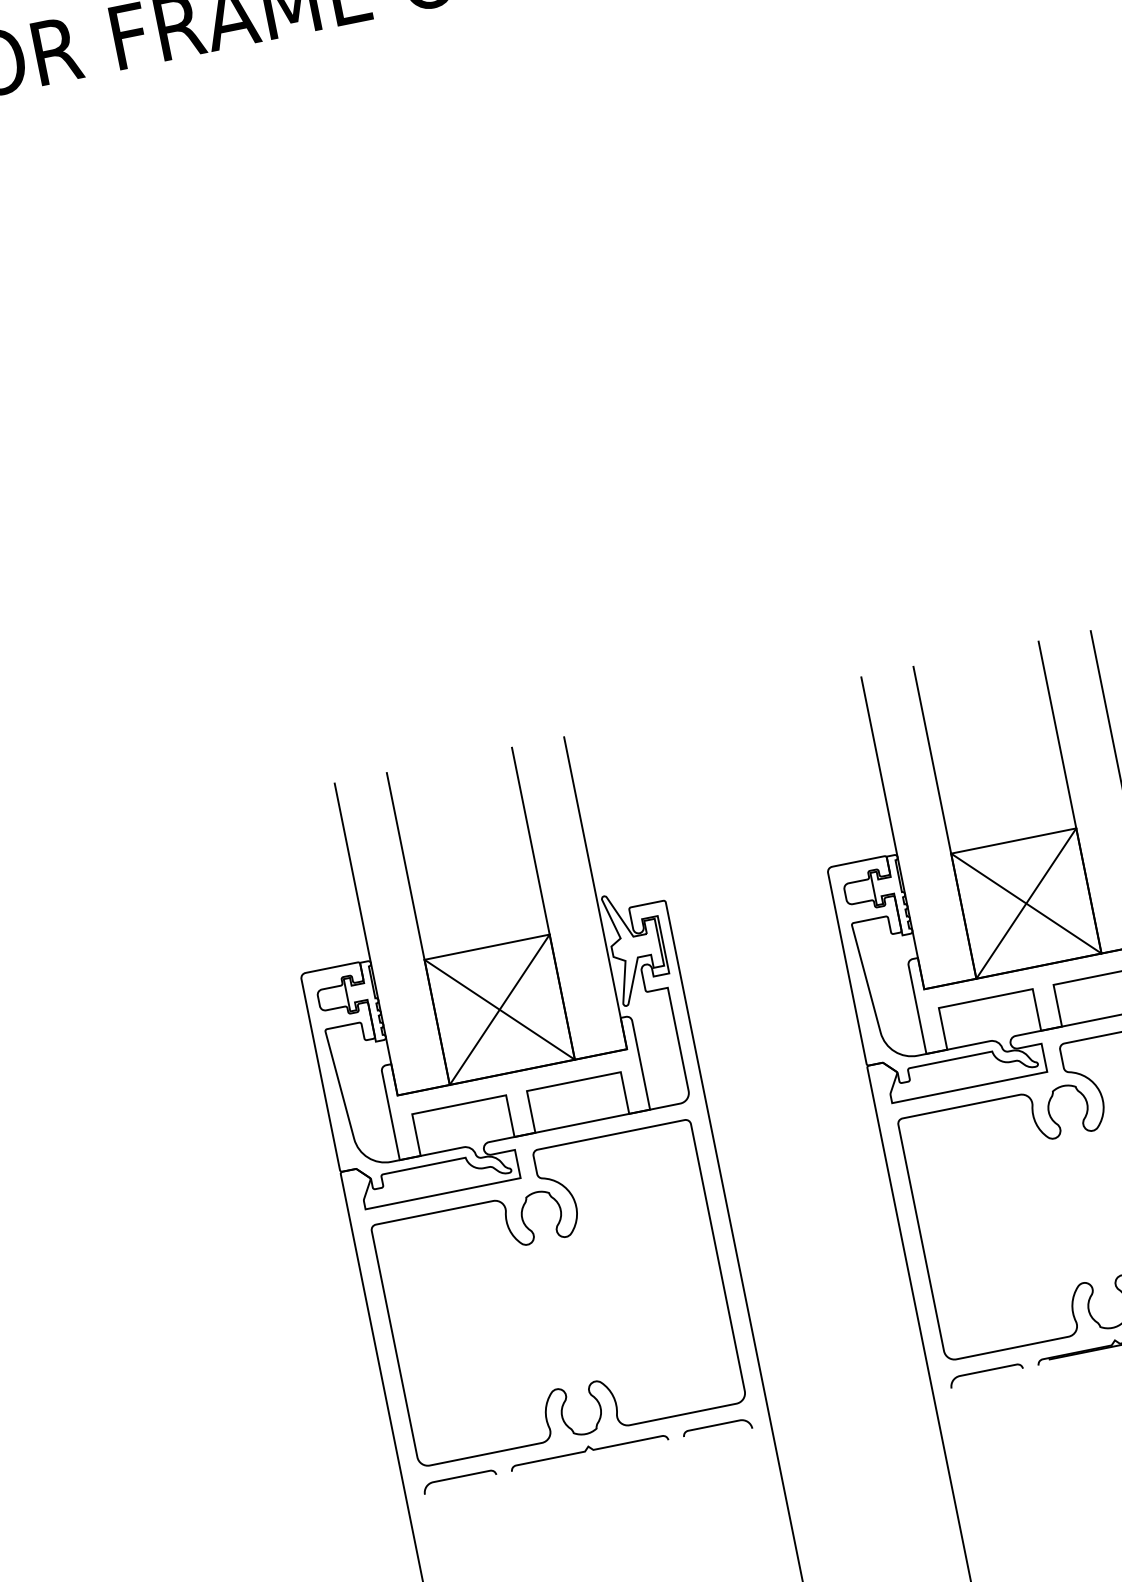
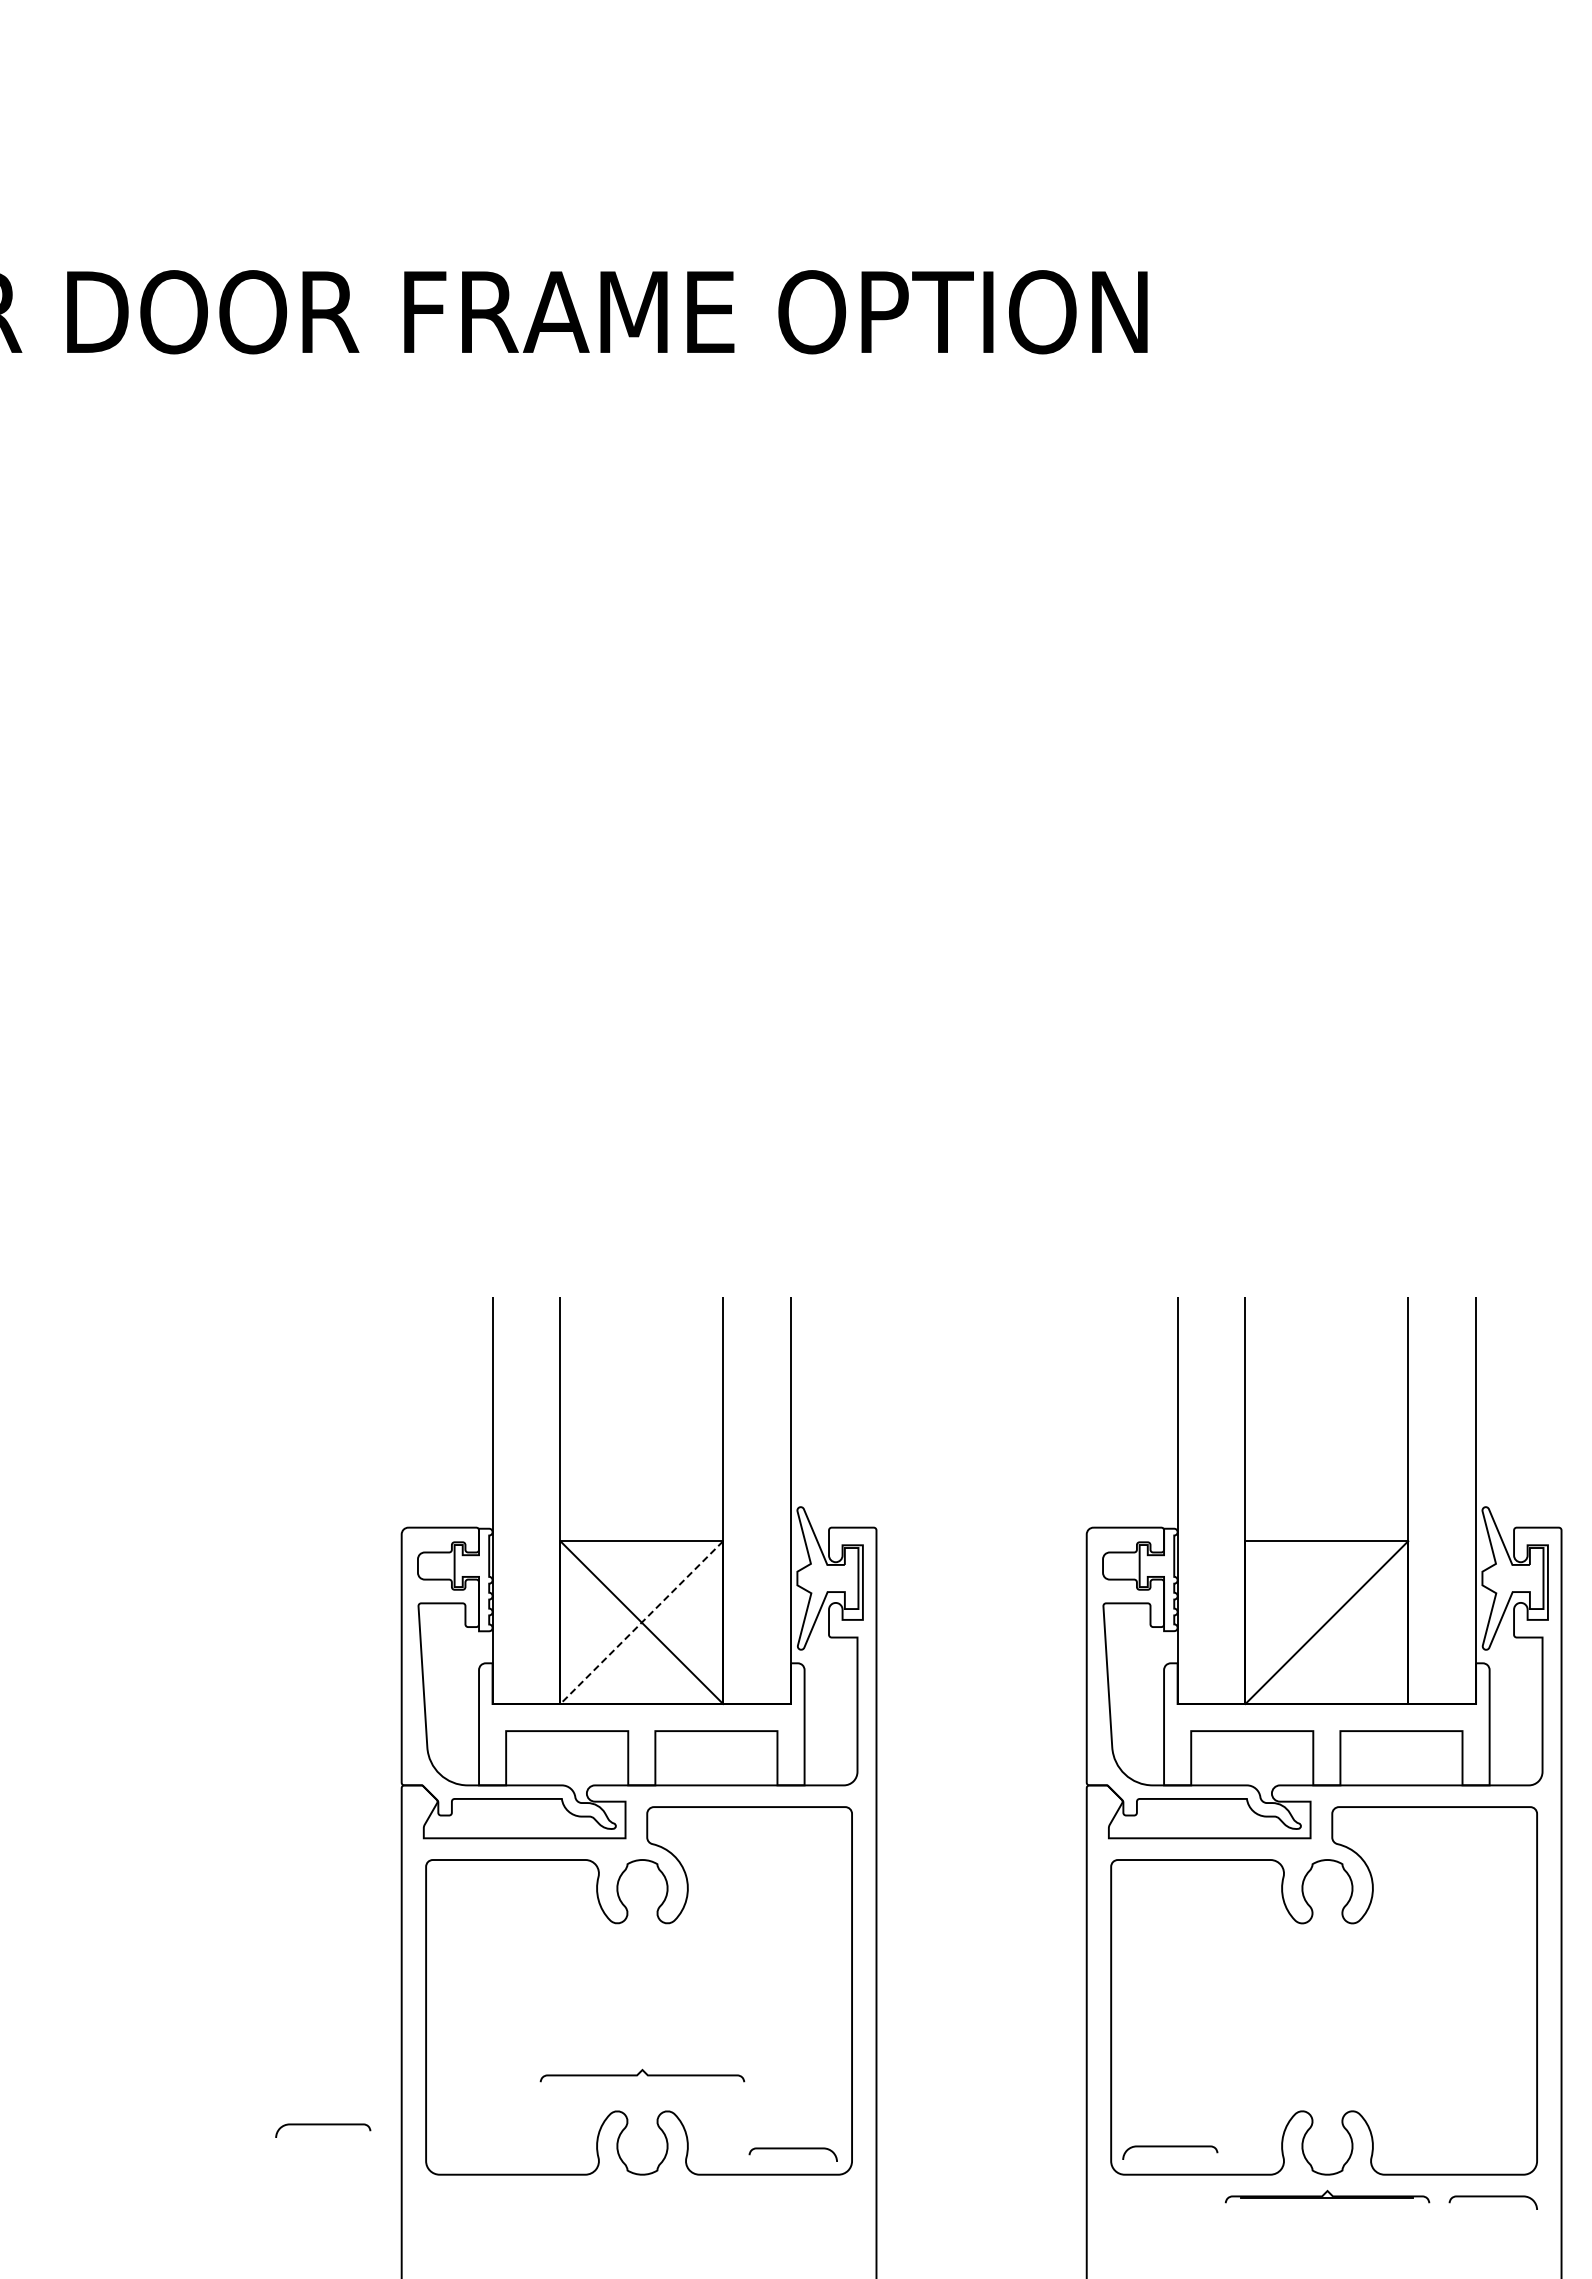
line: (1026, 903) -> (1326, 1622), removed
line: (499, 1009) -> (641, 1622), solid -> dashed
curve: (986, 1371) -> (1170, 2147), moved
curve: (716, 1426) -> (792, 2149), moved
curve: (587, 1449) -> (640, 2073), moved
curve: (459, 1477) -> (323, 2125), moved

